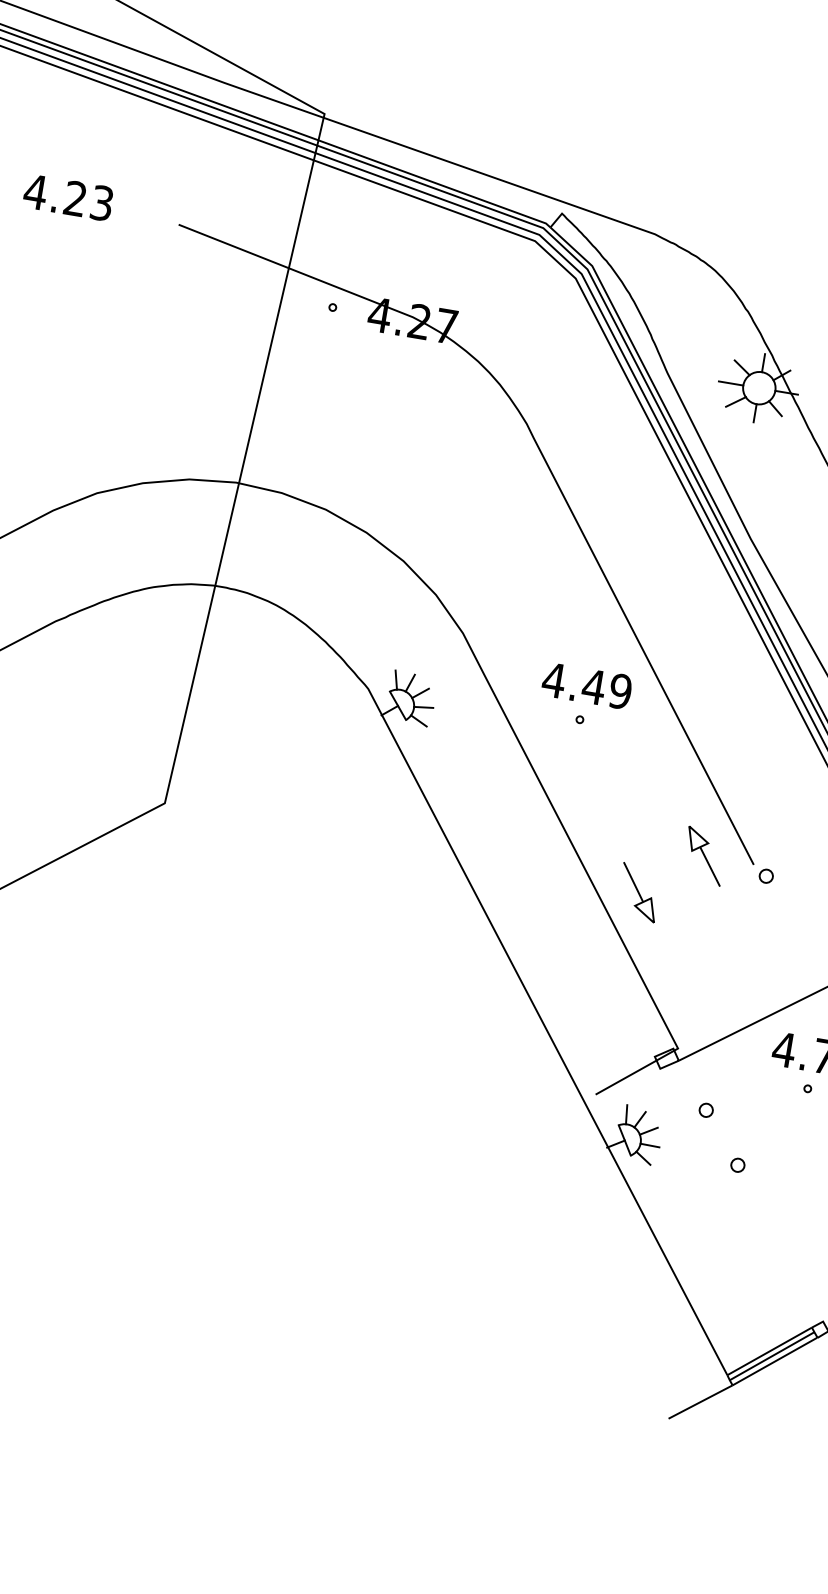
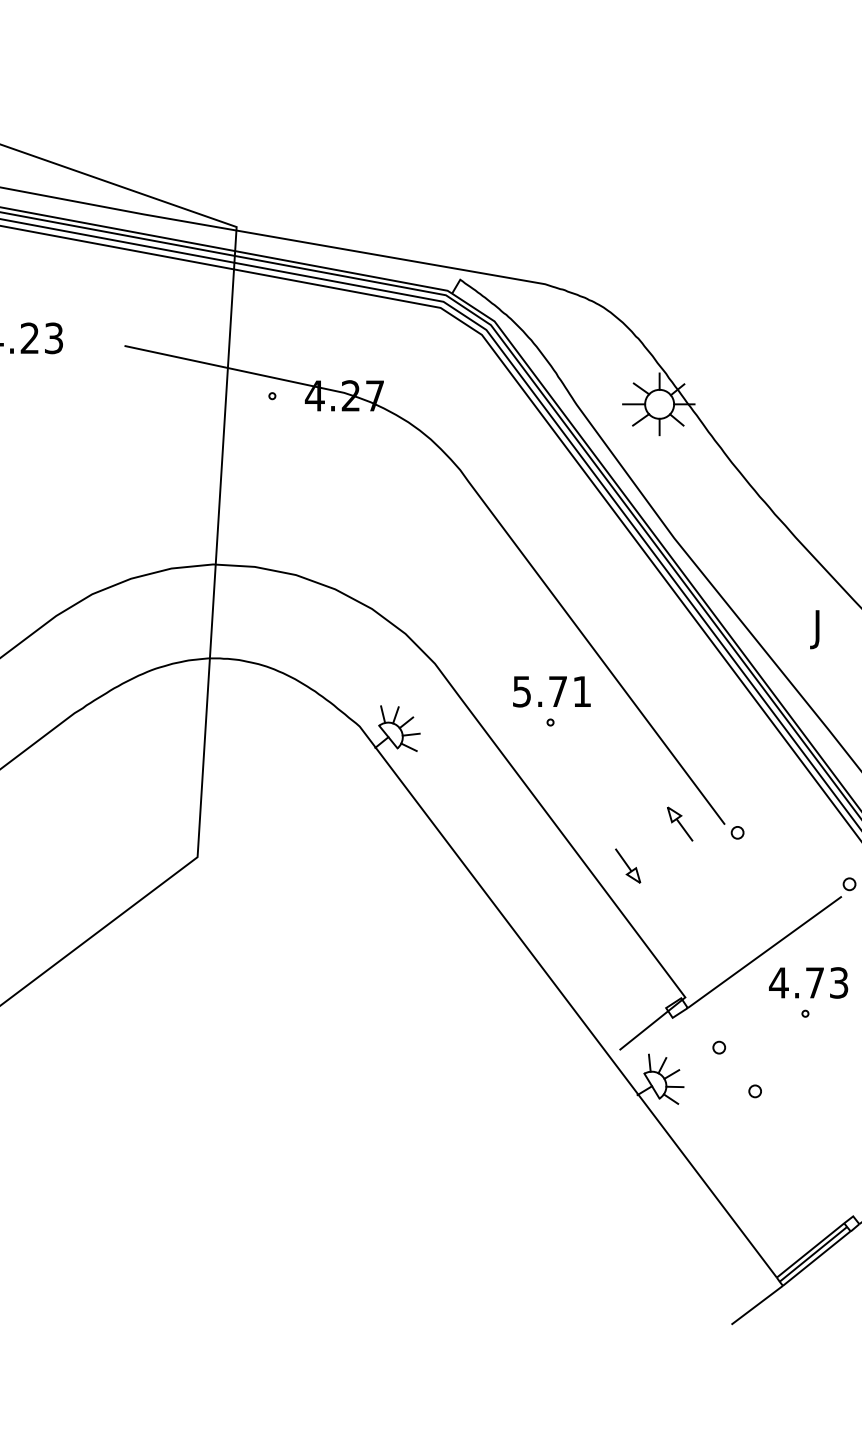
text: (586, 685) -> (551, 691), 4.49 -> 5.71
part: (703, 855) -> (679, 823), size x0.7
part: (638, 892) -> (627, 865), size x0.7

